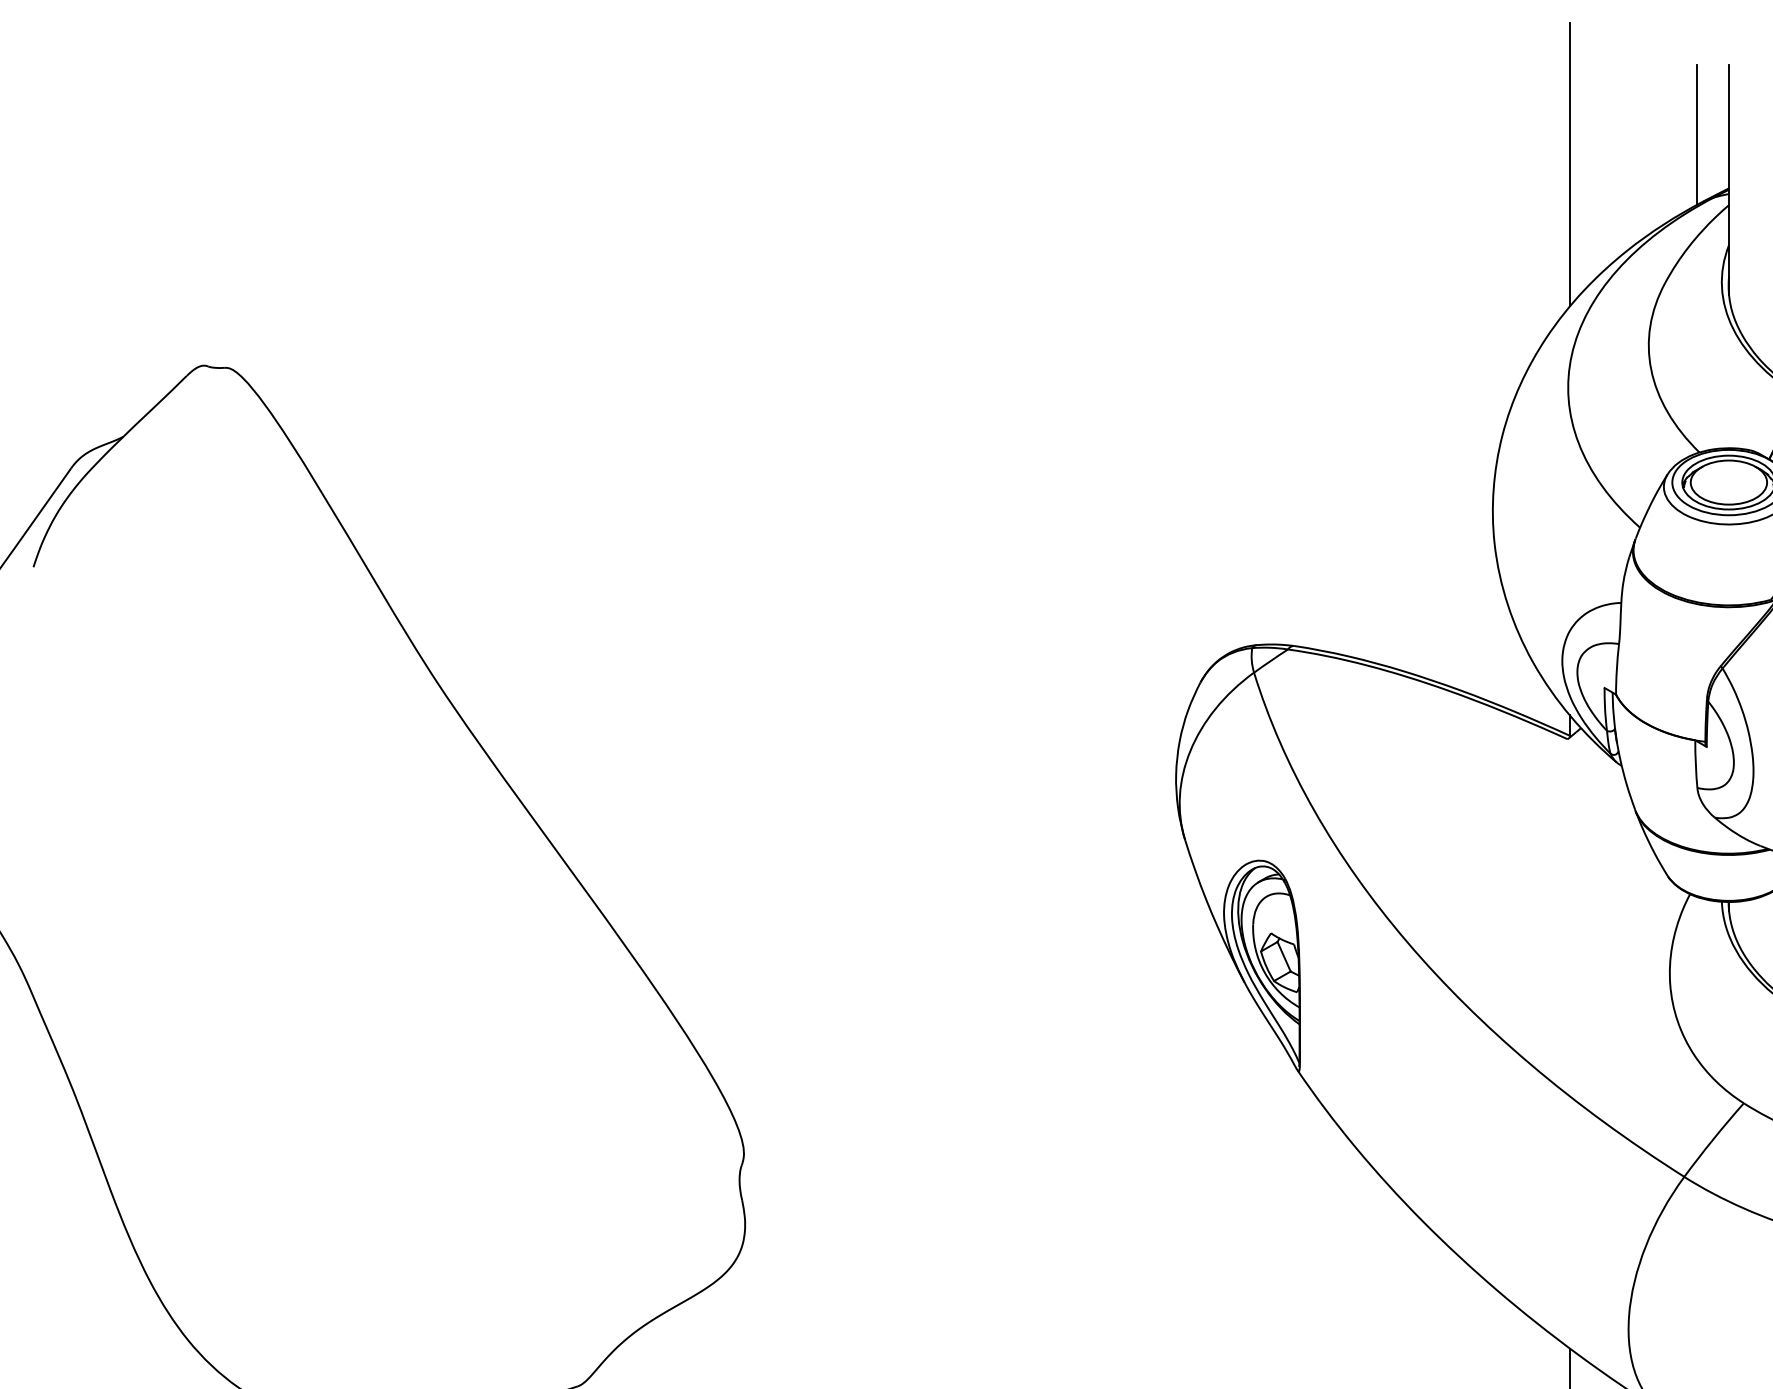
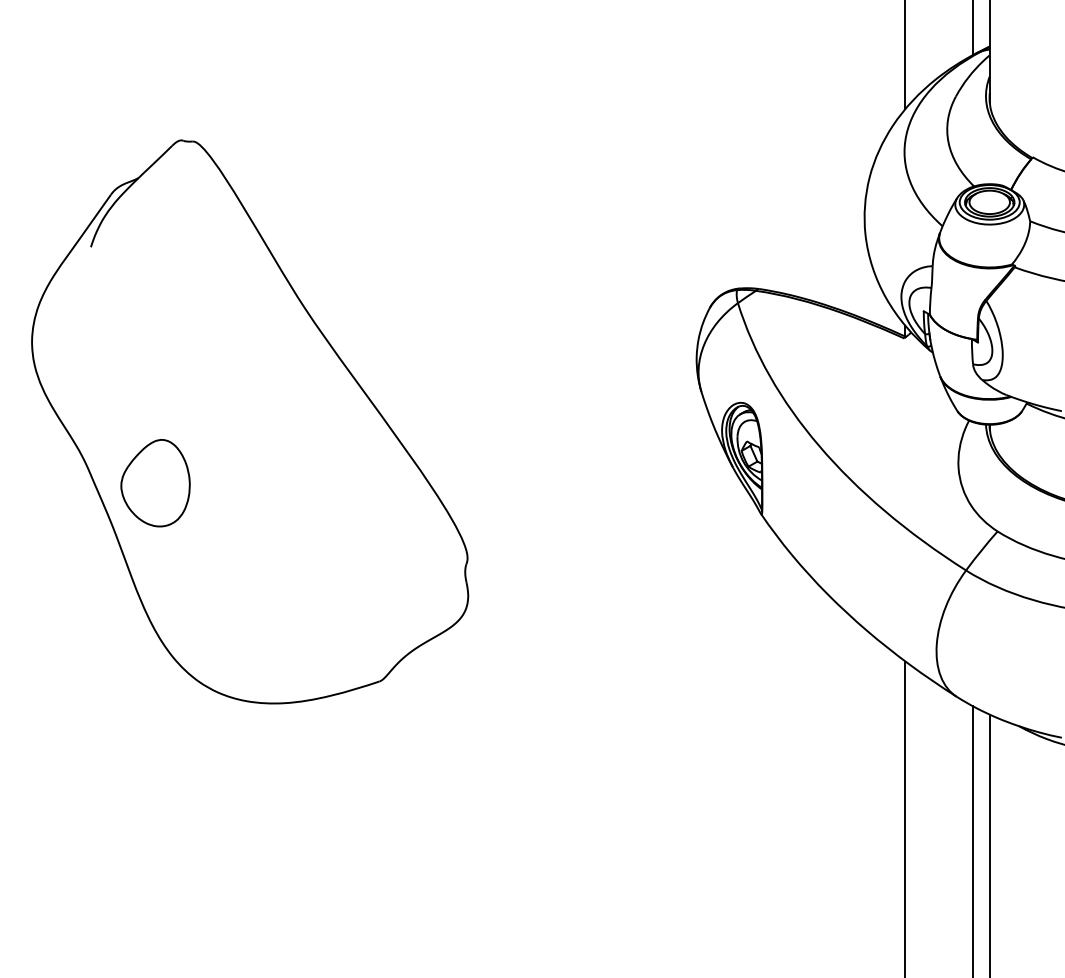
part: (155, 1012) -> (155, 483), added

